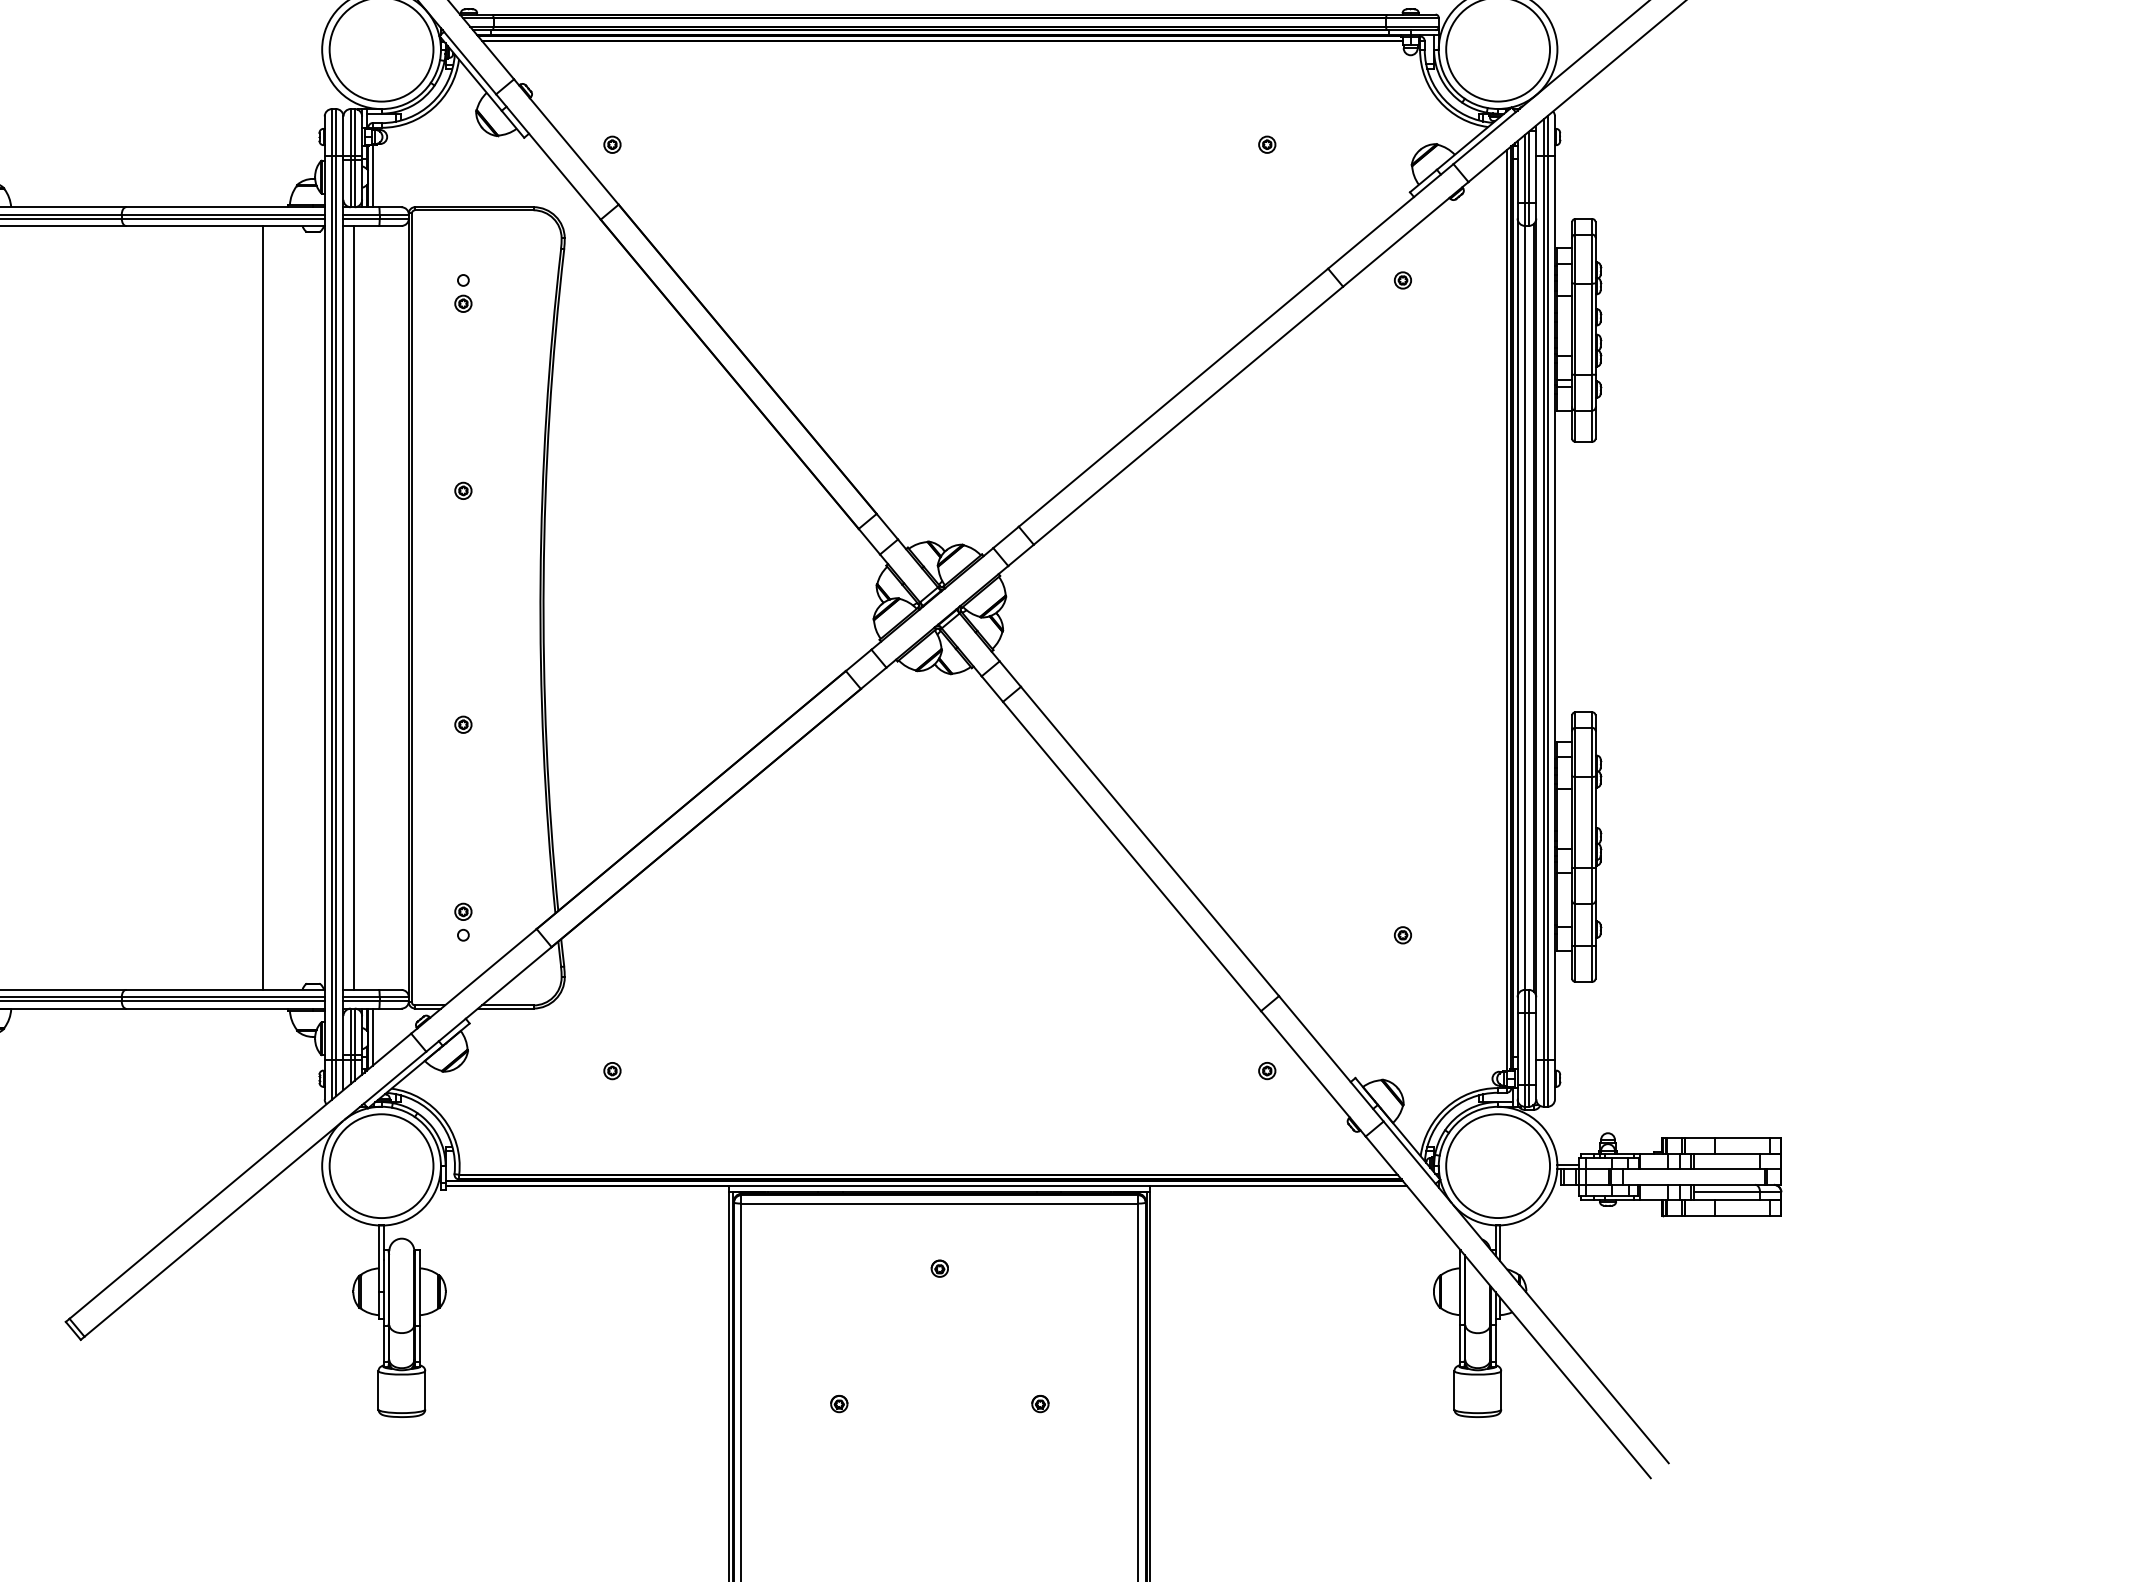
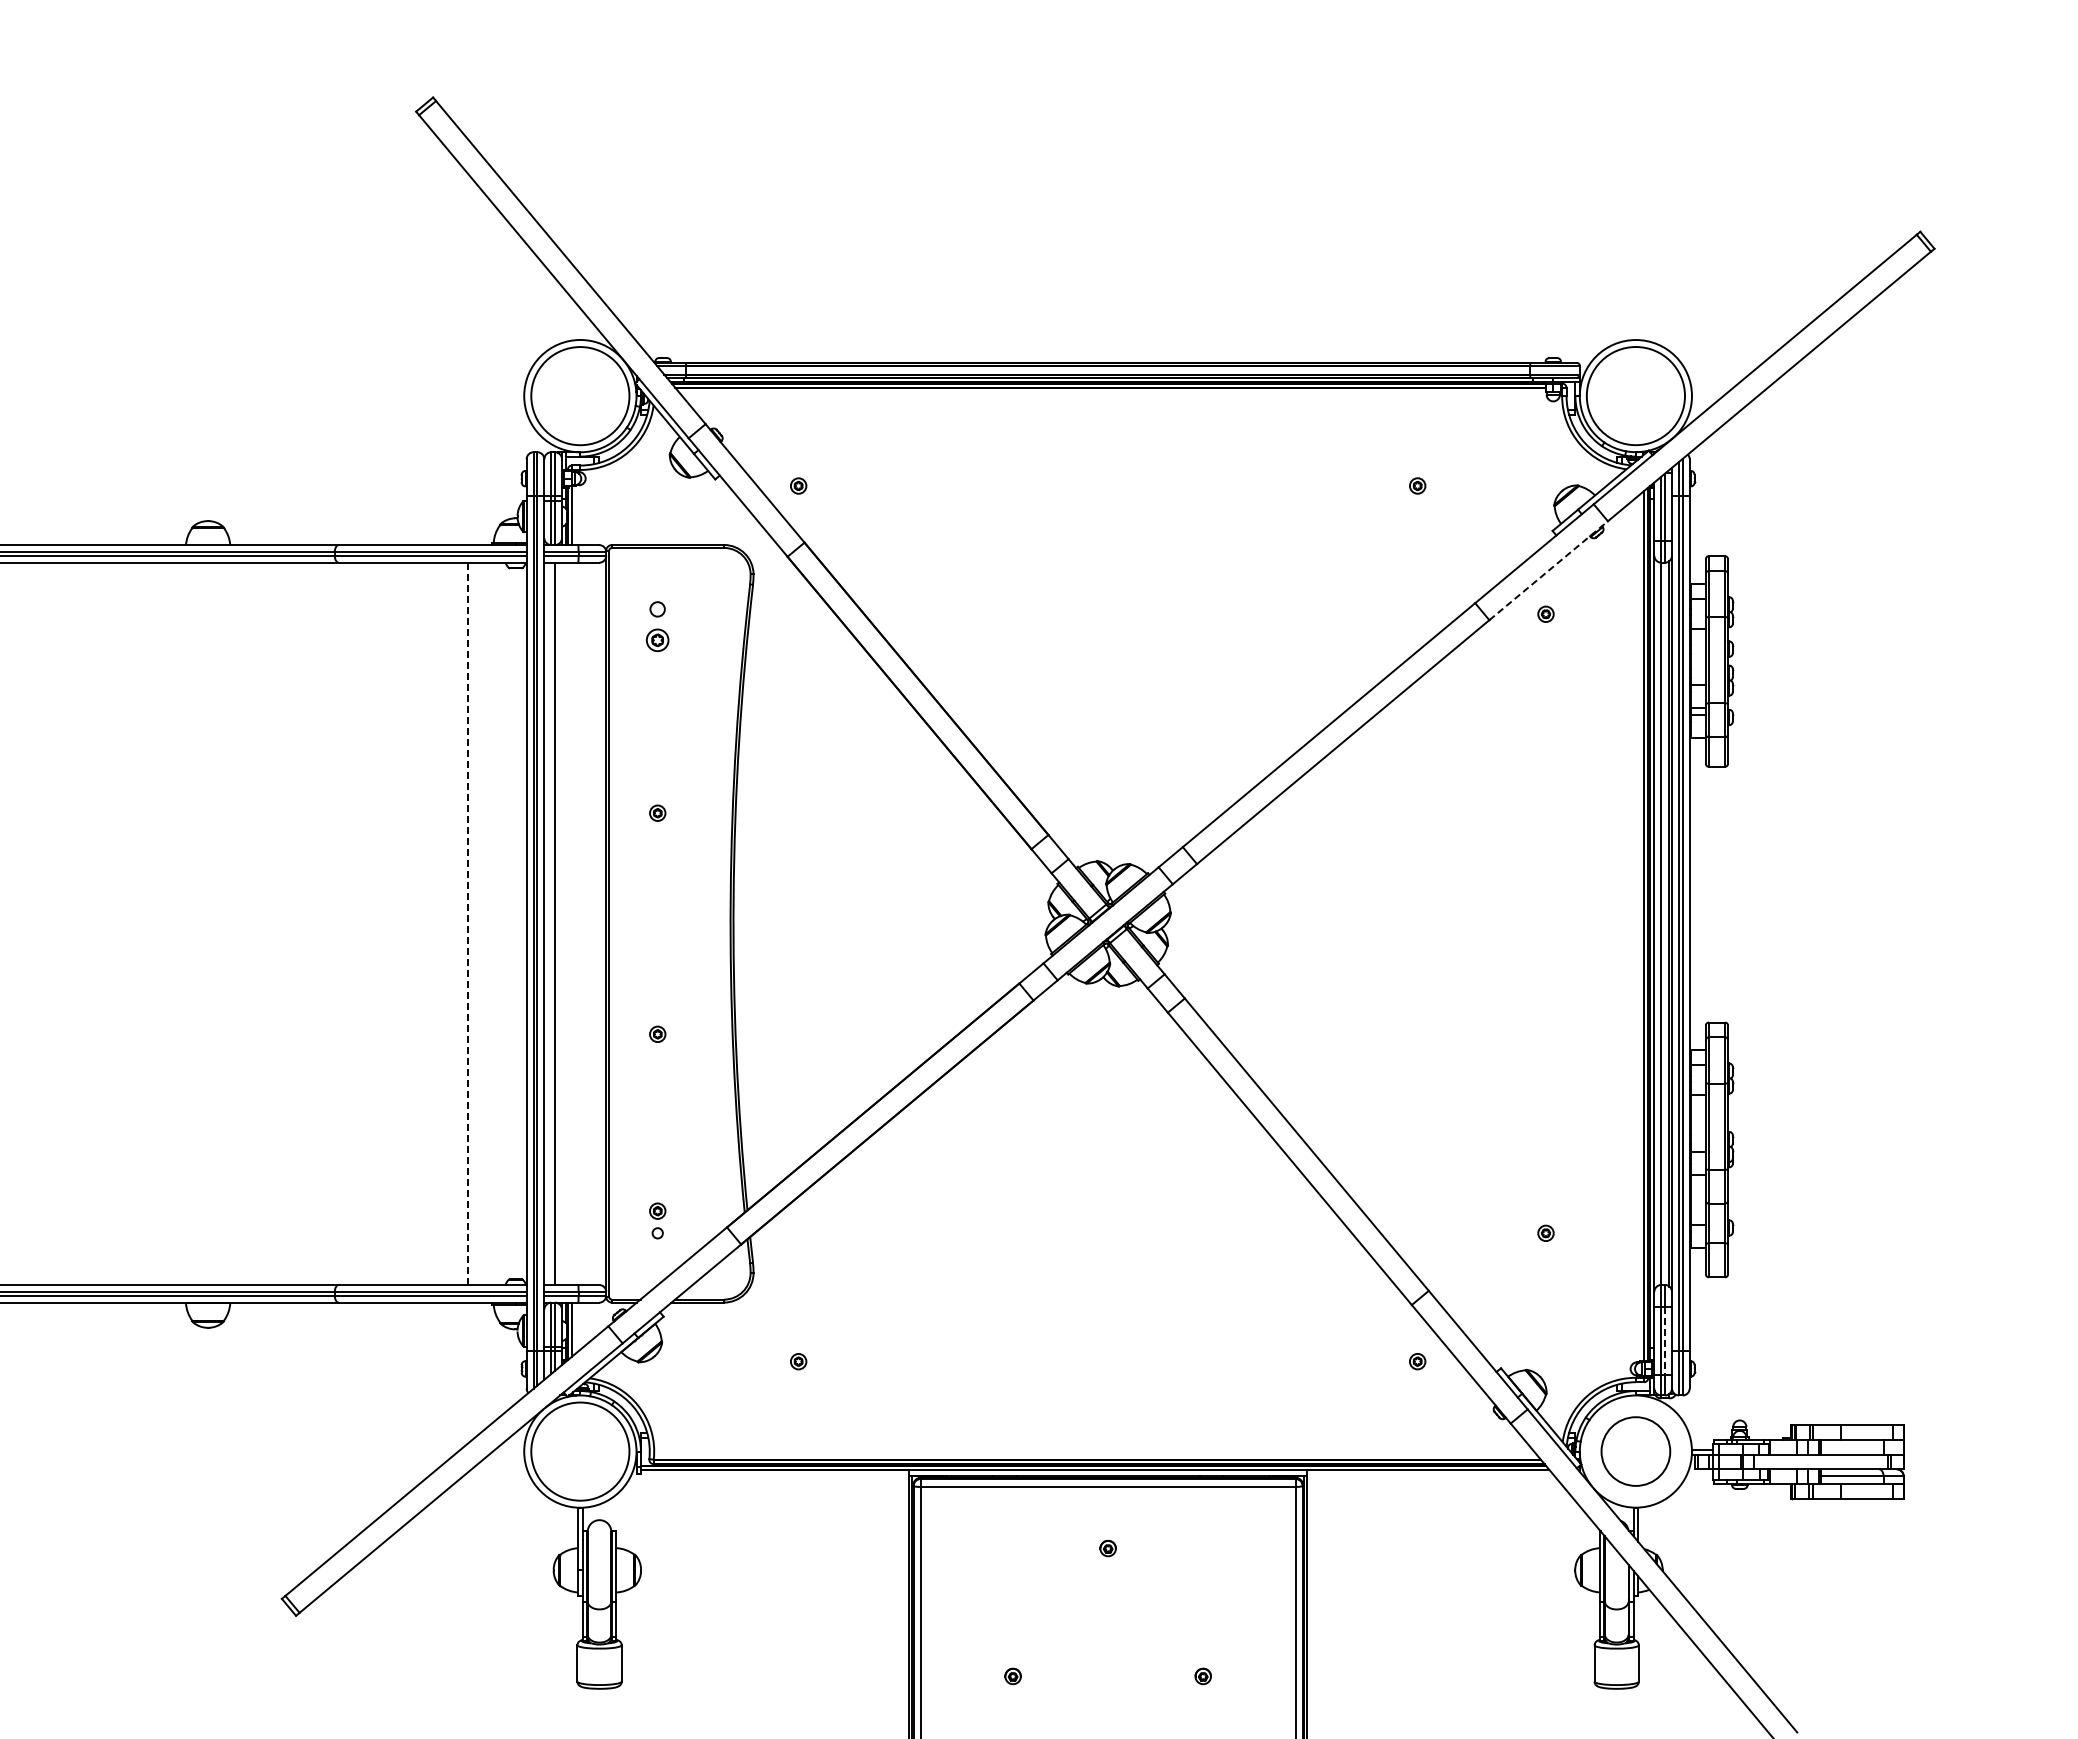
line: (1406, 234) -> (1549, 570), solid -> dashed
part: (463, 293) -> (657, 626), size x1.4
line: (263, 608) -> (468, 924), solid -> dashed
line: (1529, 1048) -> (1665, 1340), solid -> dashed
circle: (1497, 1166) -> (1635, 1451), size x0.7

